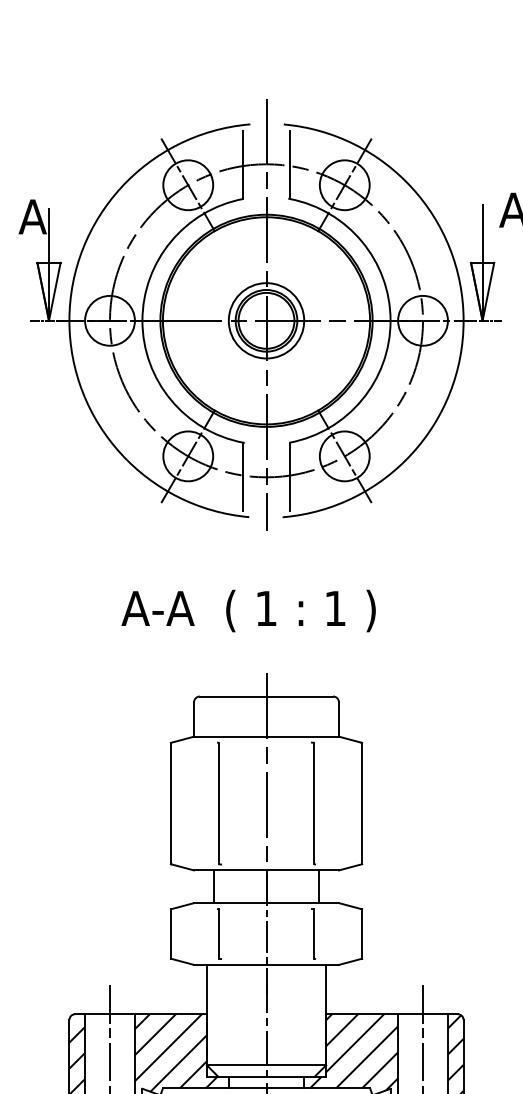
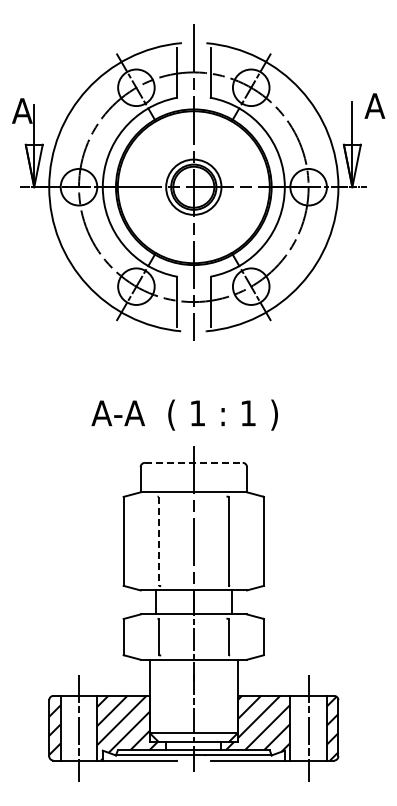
text: (248, 610) -> (184, 414), moved
line: (266, 696) -> (193, 462), solid -> dashed
line: (218, 803) -> (158, 541), solid -> dashed

